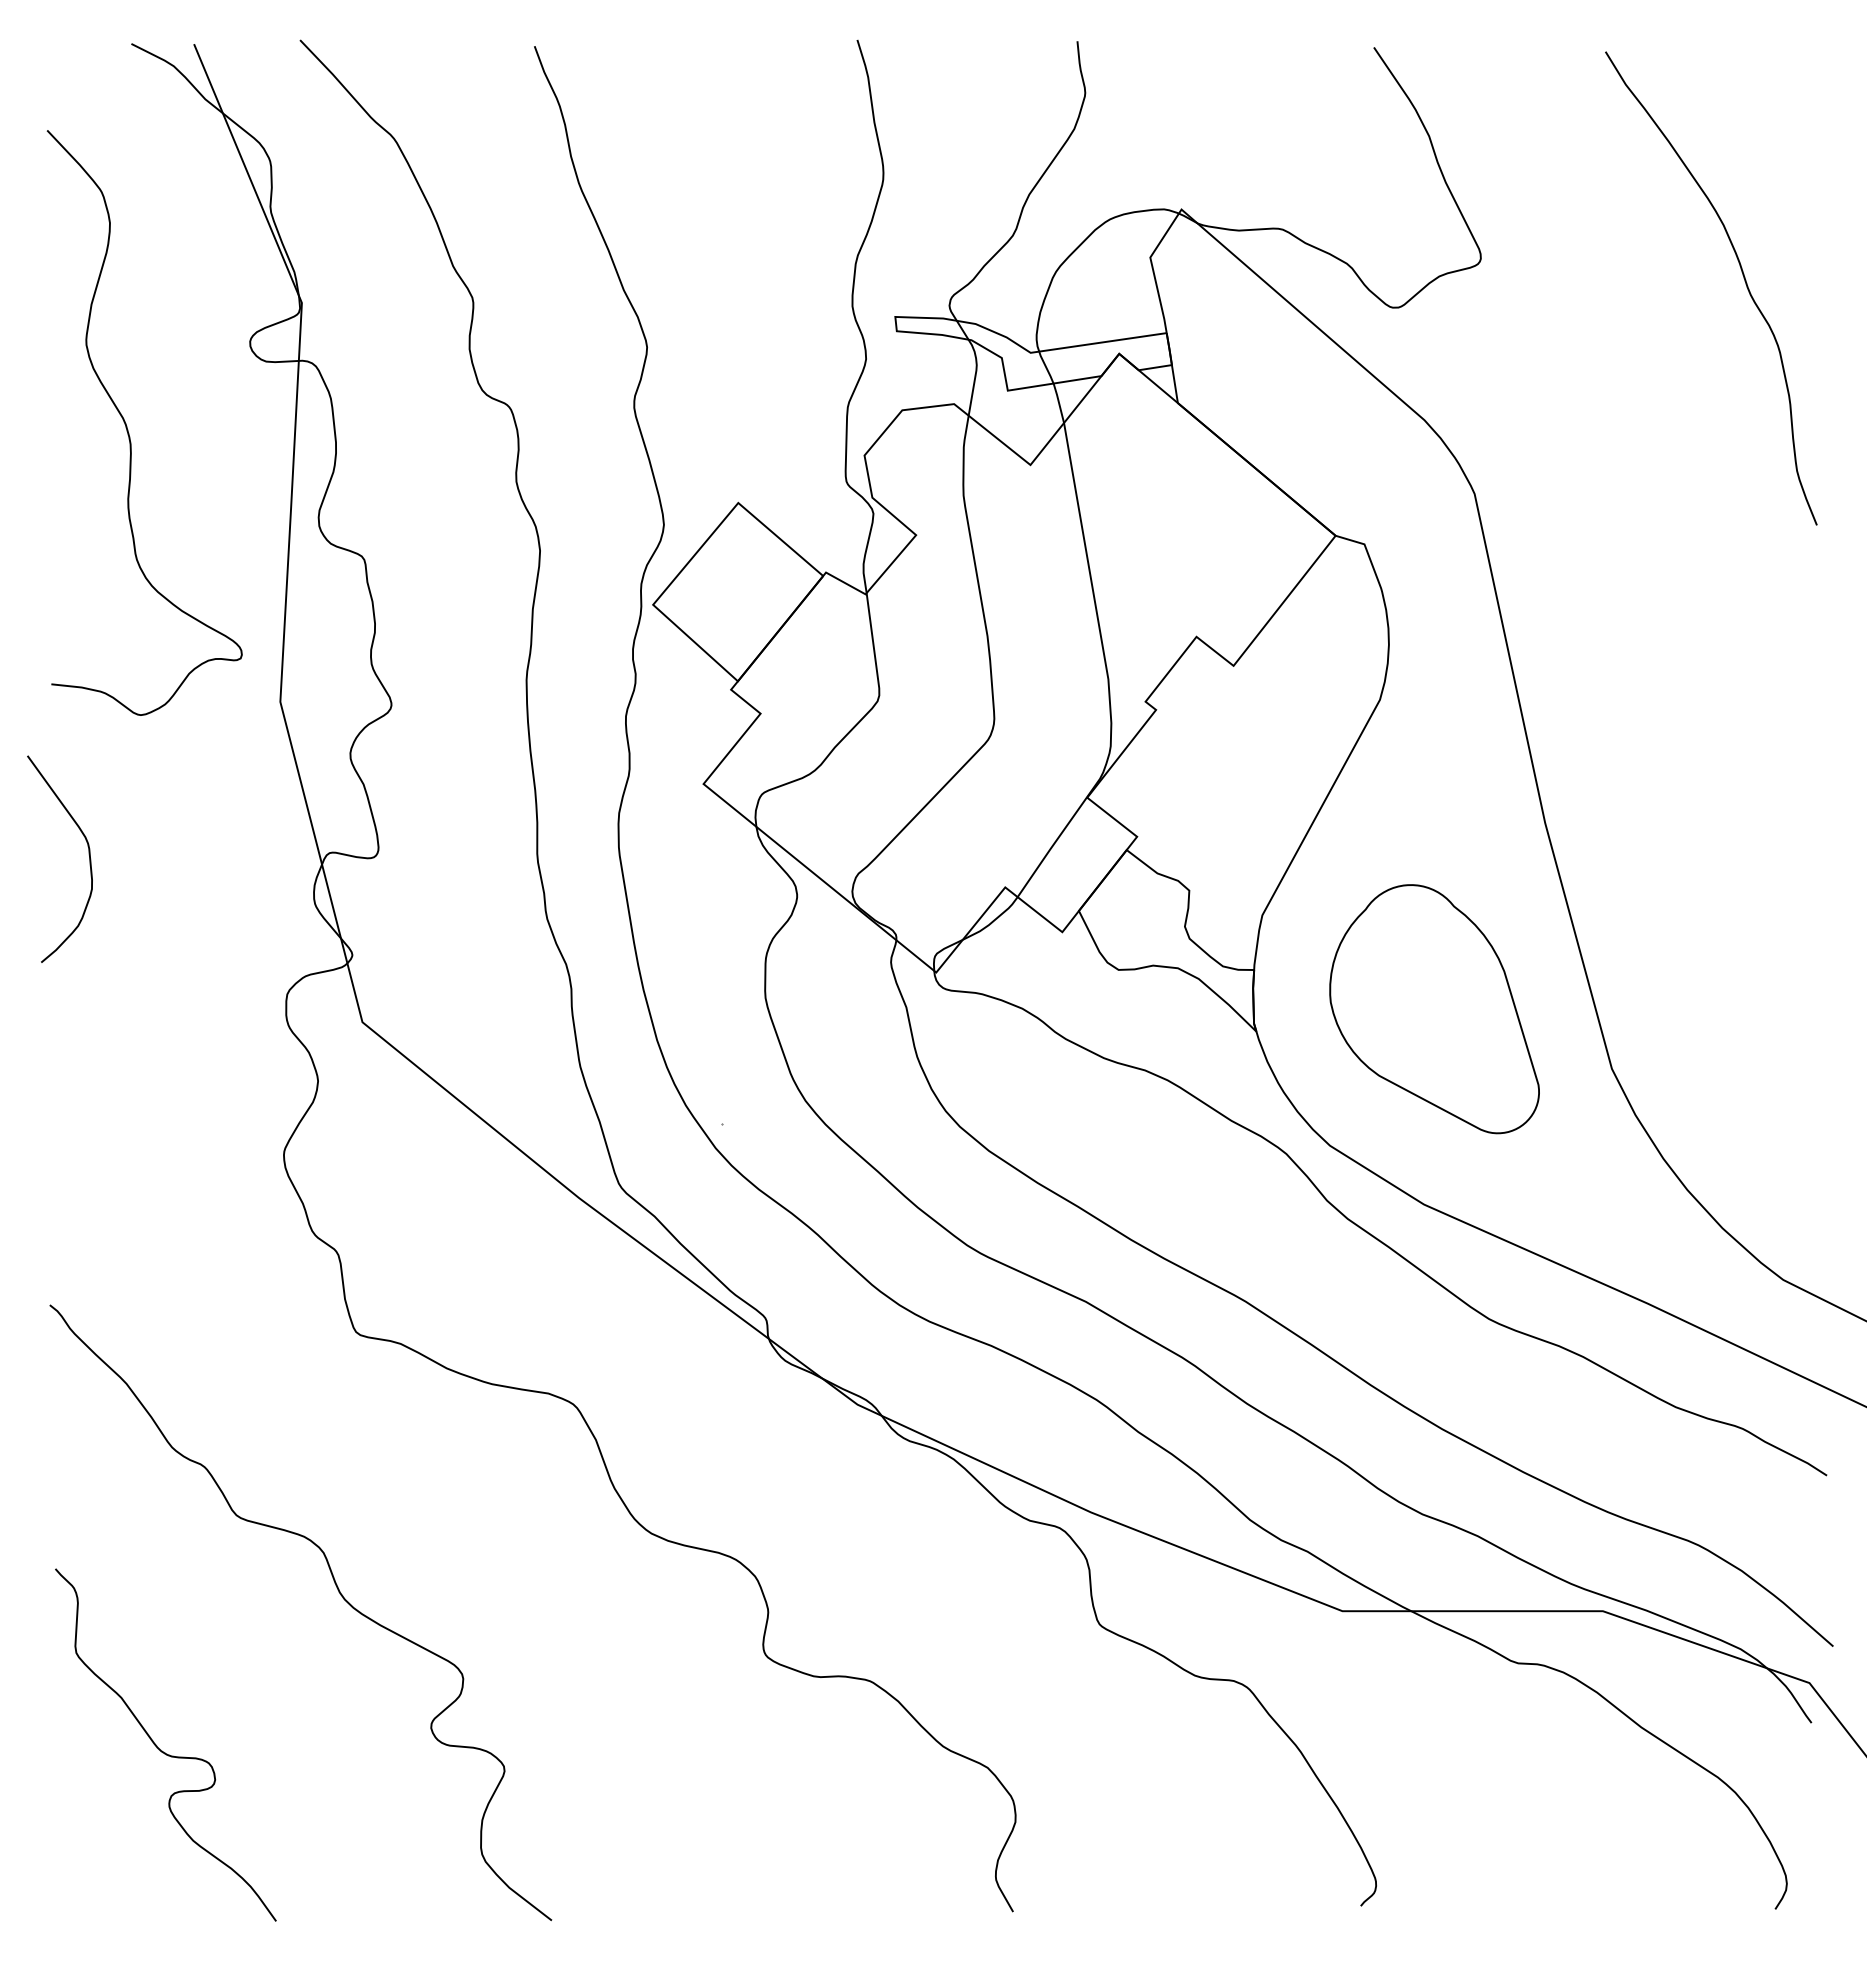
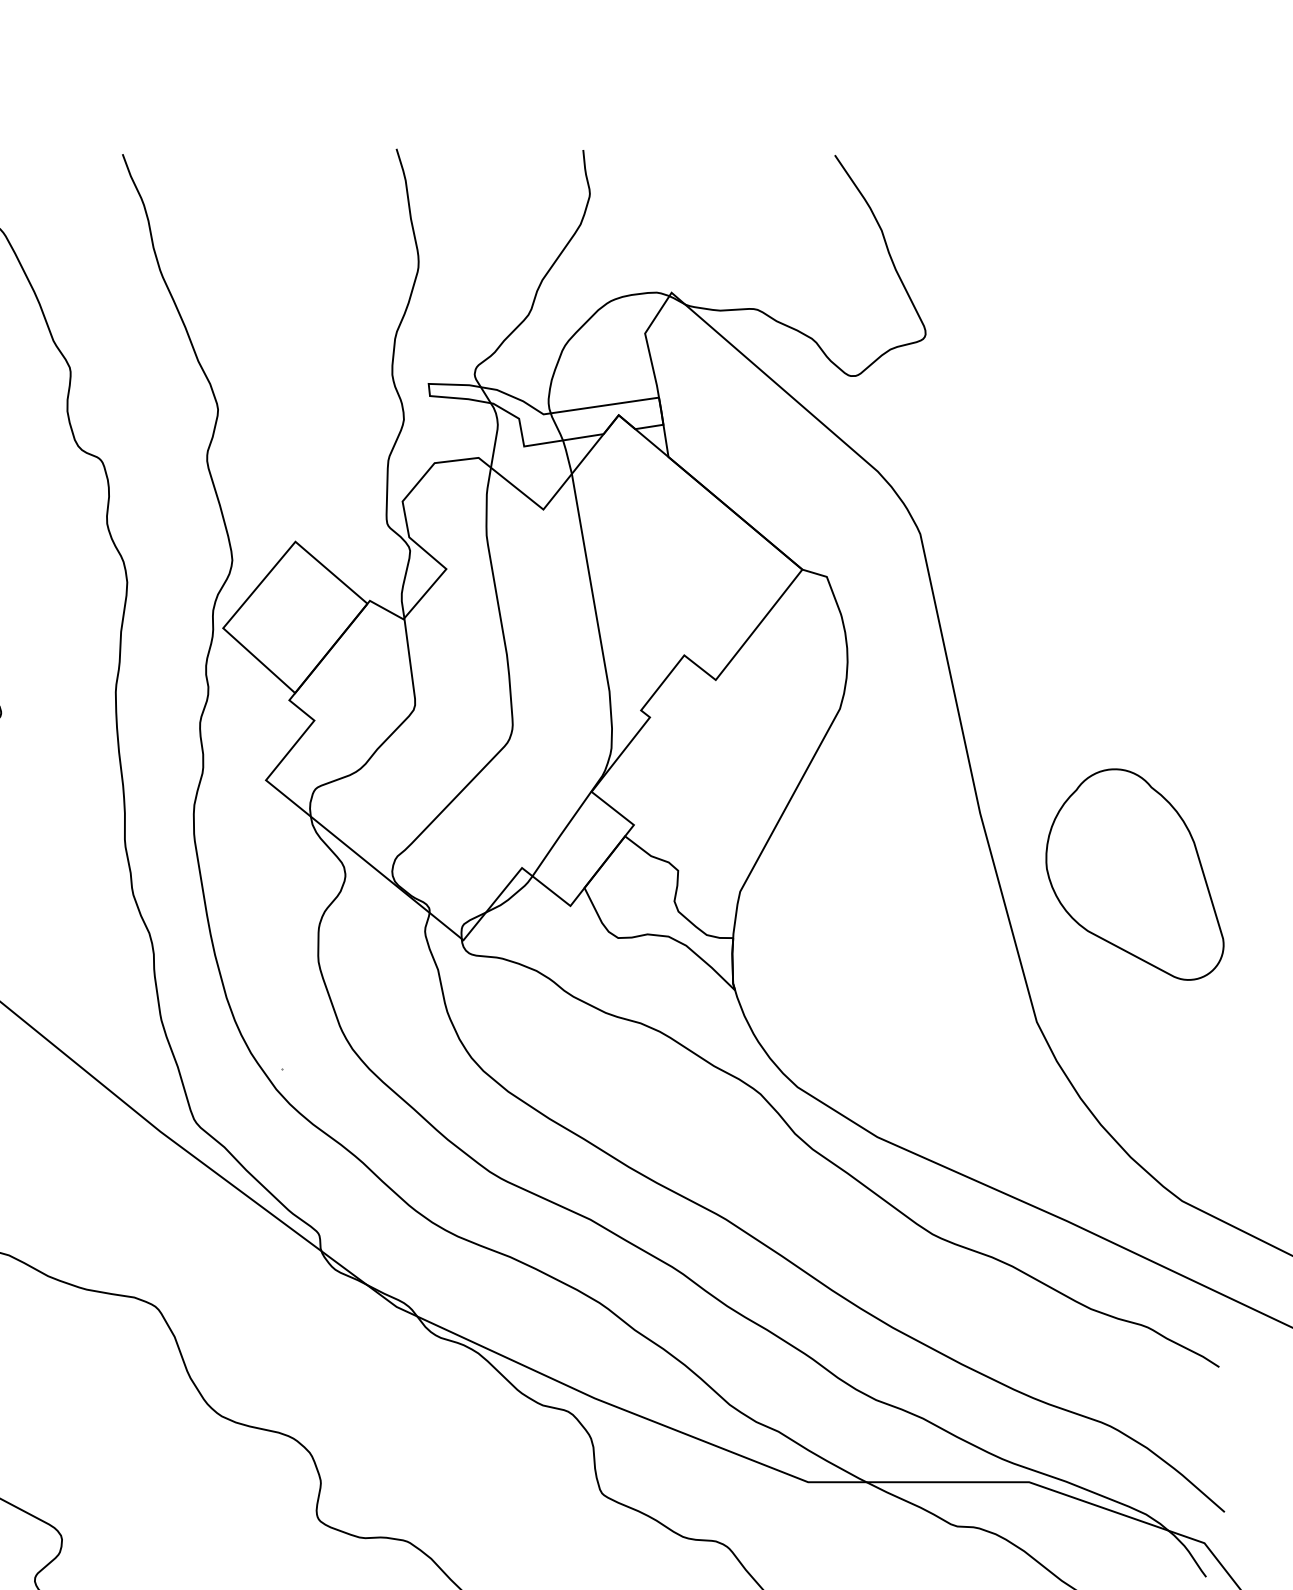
curve: (1743, 278) -> (1148, 351), removed
part: (1434, 1009) -> (1134, 874), moved

